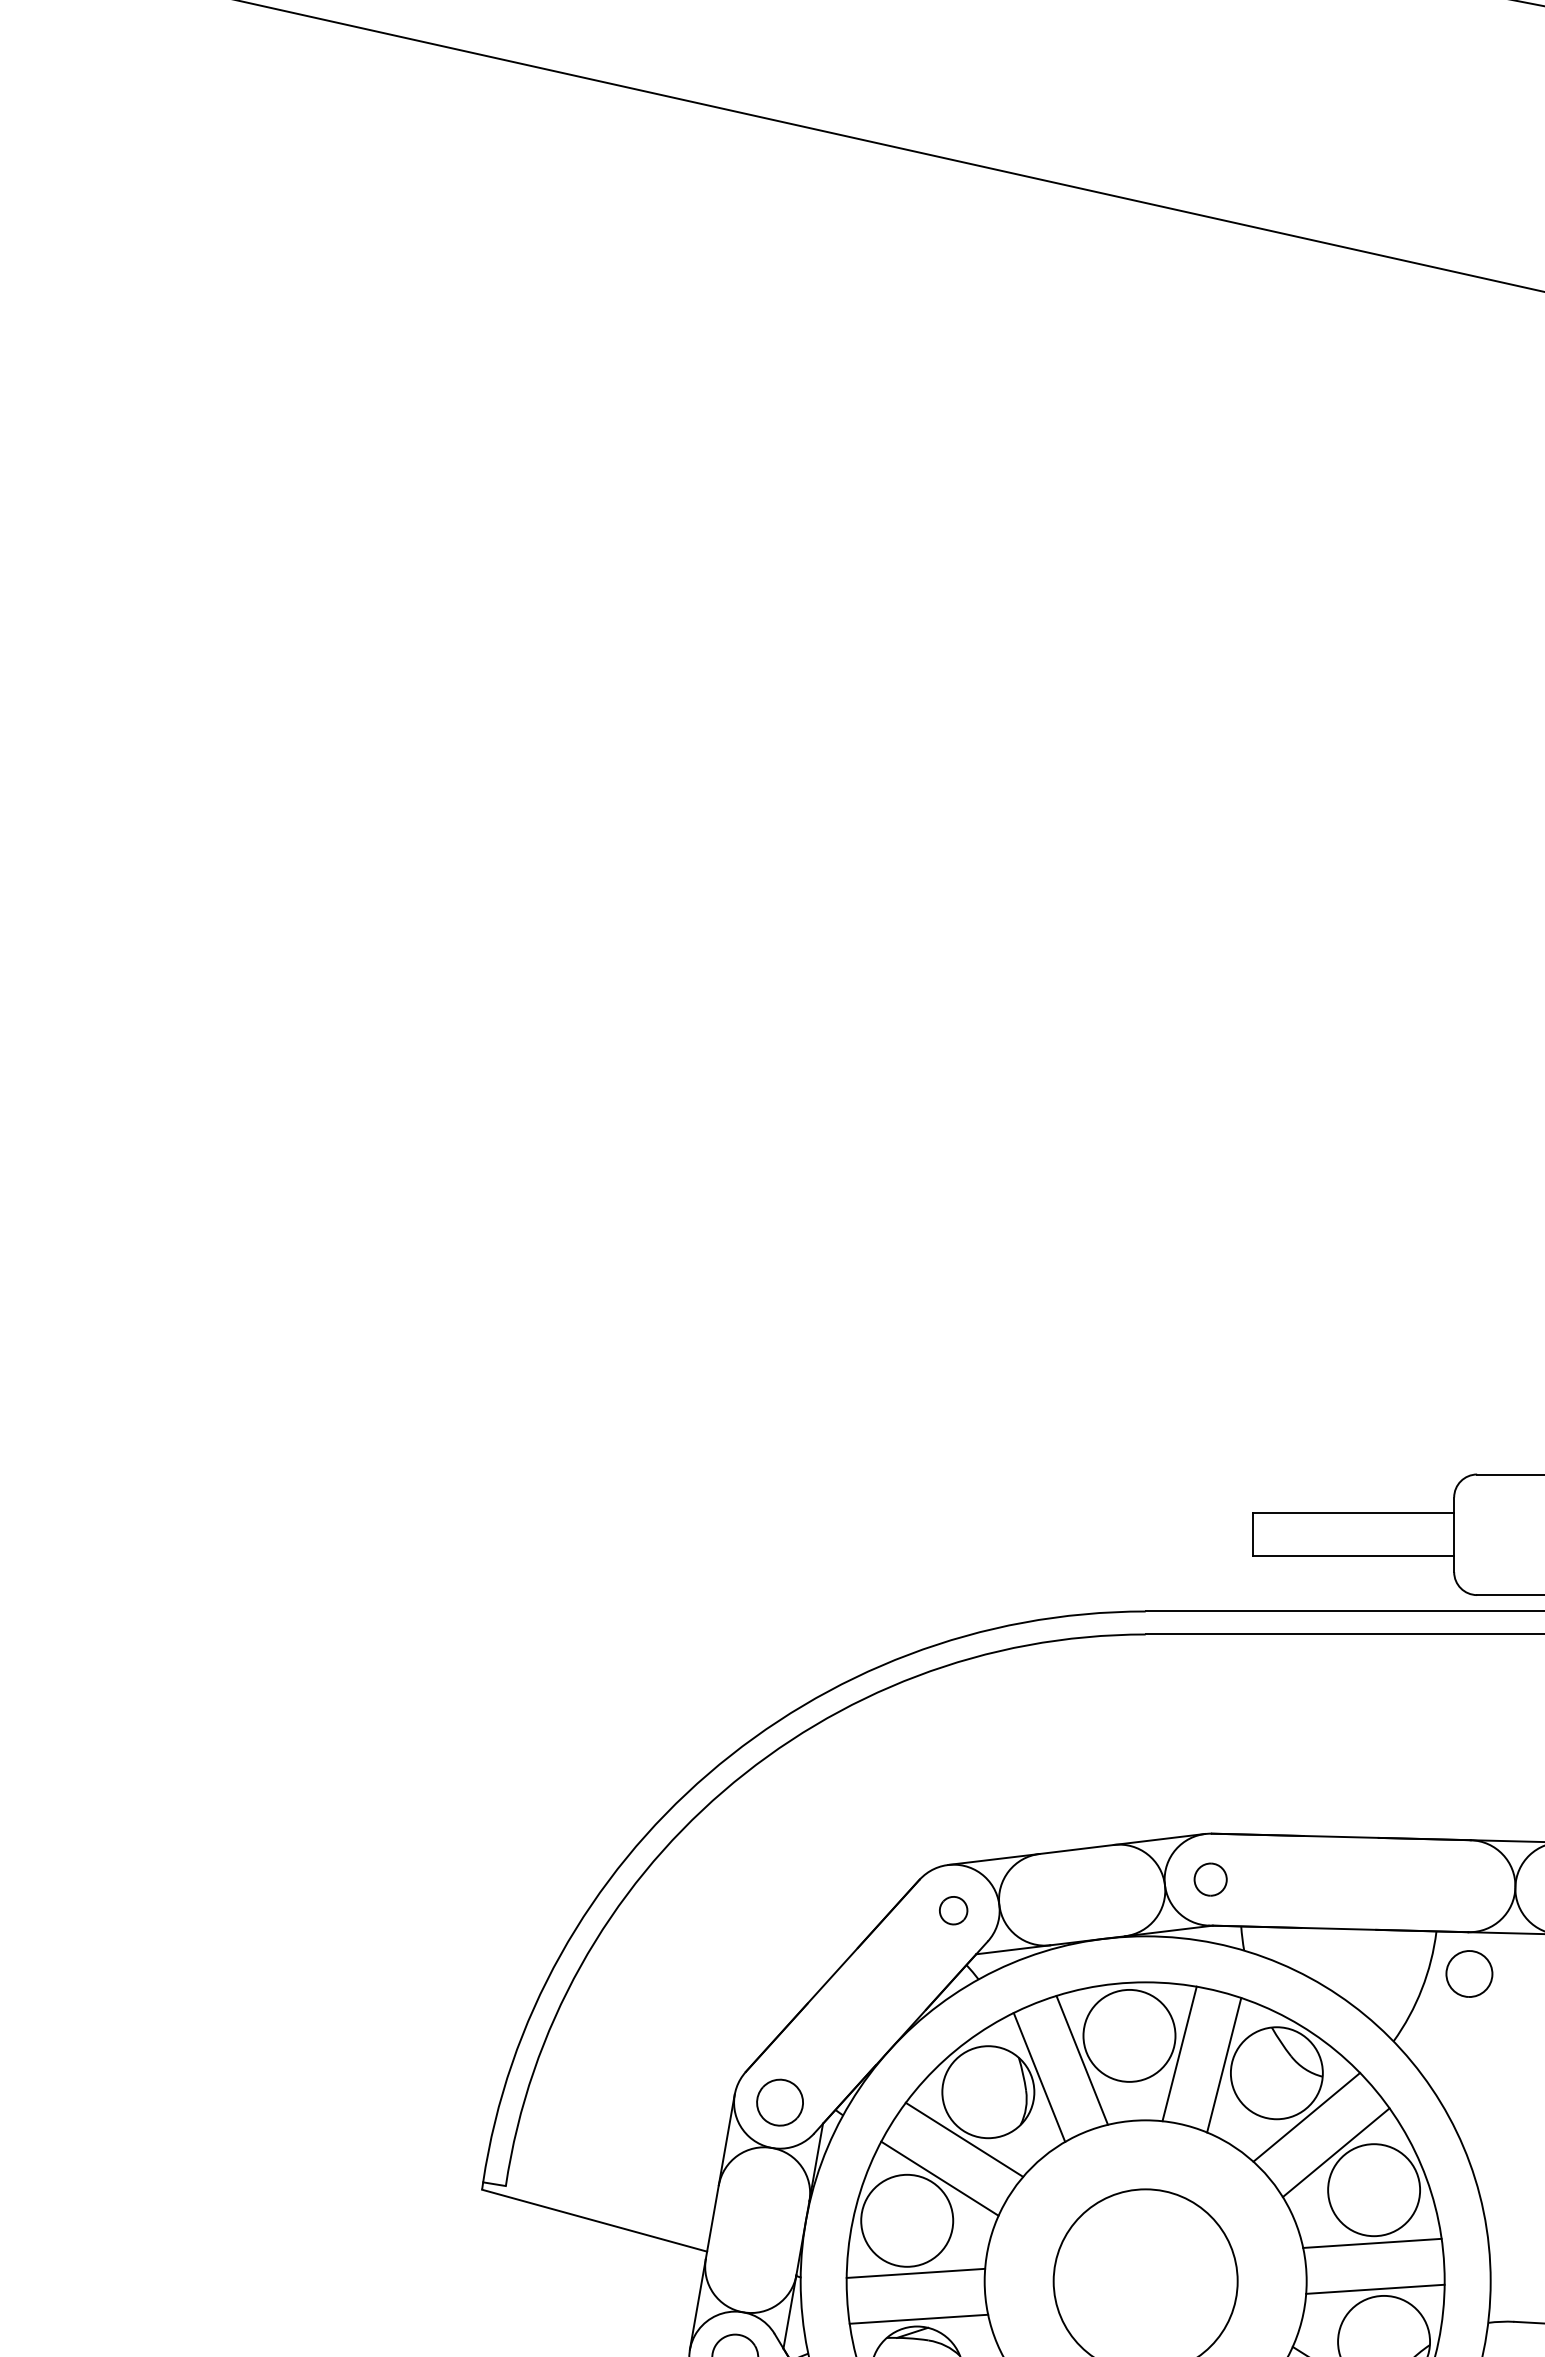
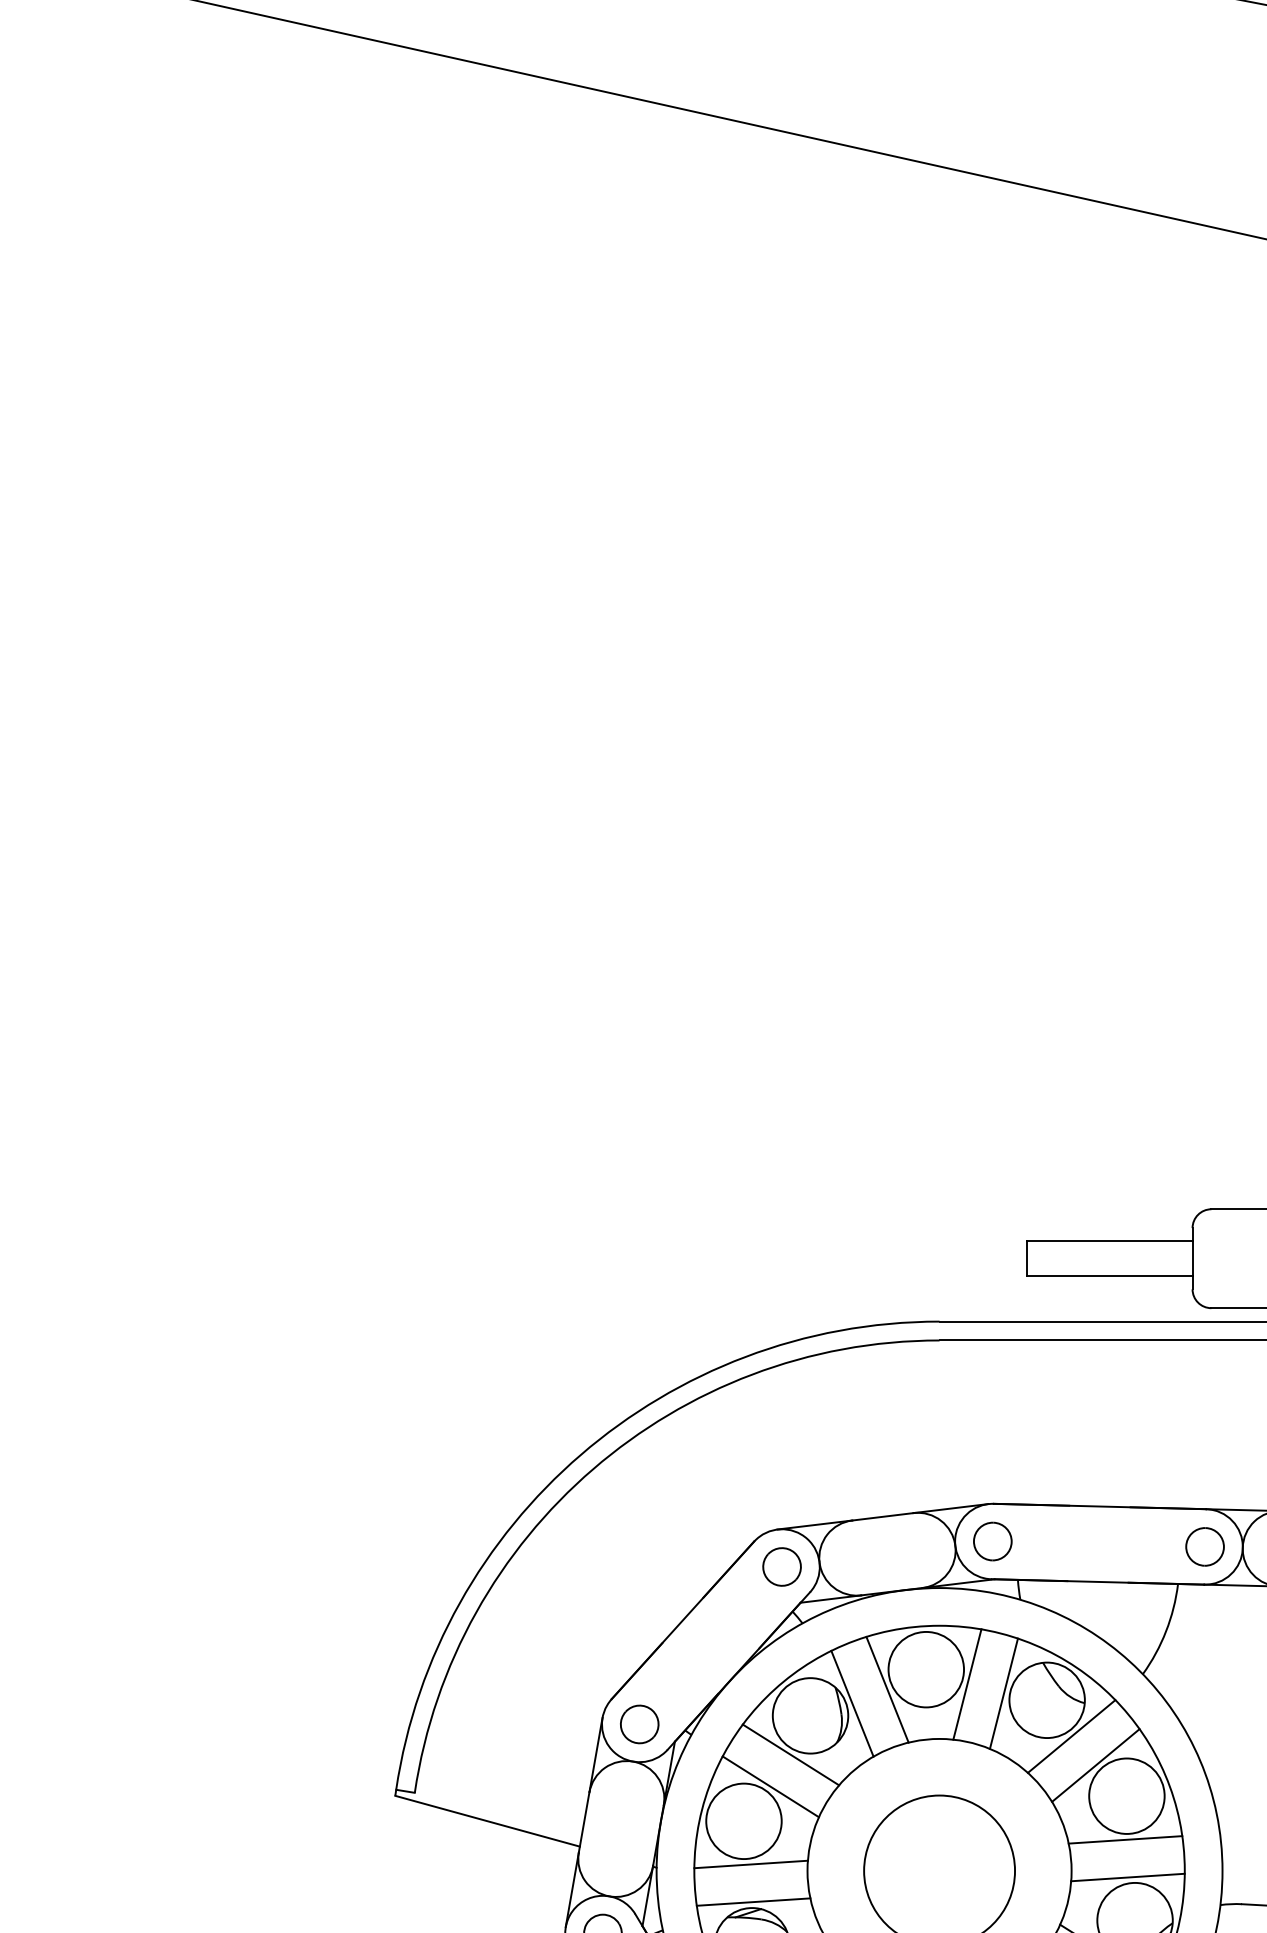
part: (1210, 1879) -> (992, 1541), size x1.43
part: (952, 1910) -> (781, 1566), size x1.67
part: (1468, 1973) -> (1204, 1546), moved

